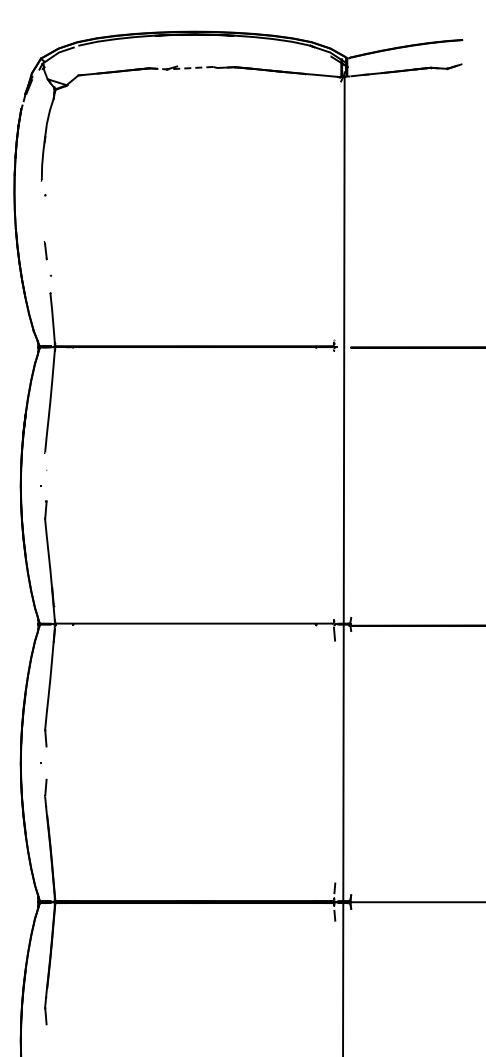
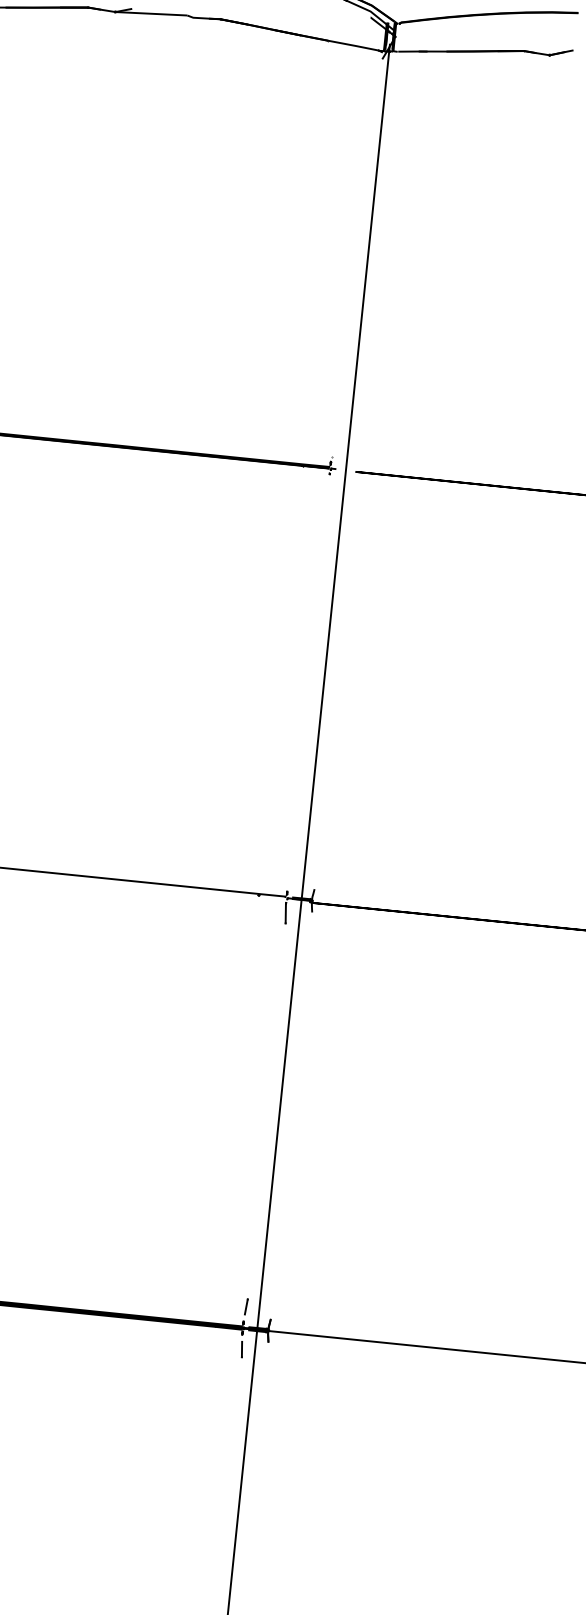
line: (184, 68) -> (142, 13), dashed -> solid

